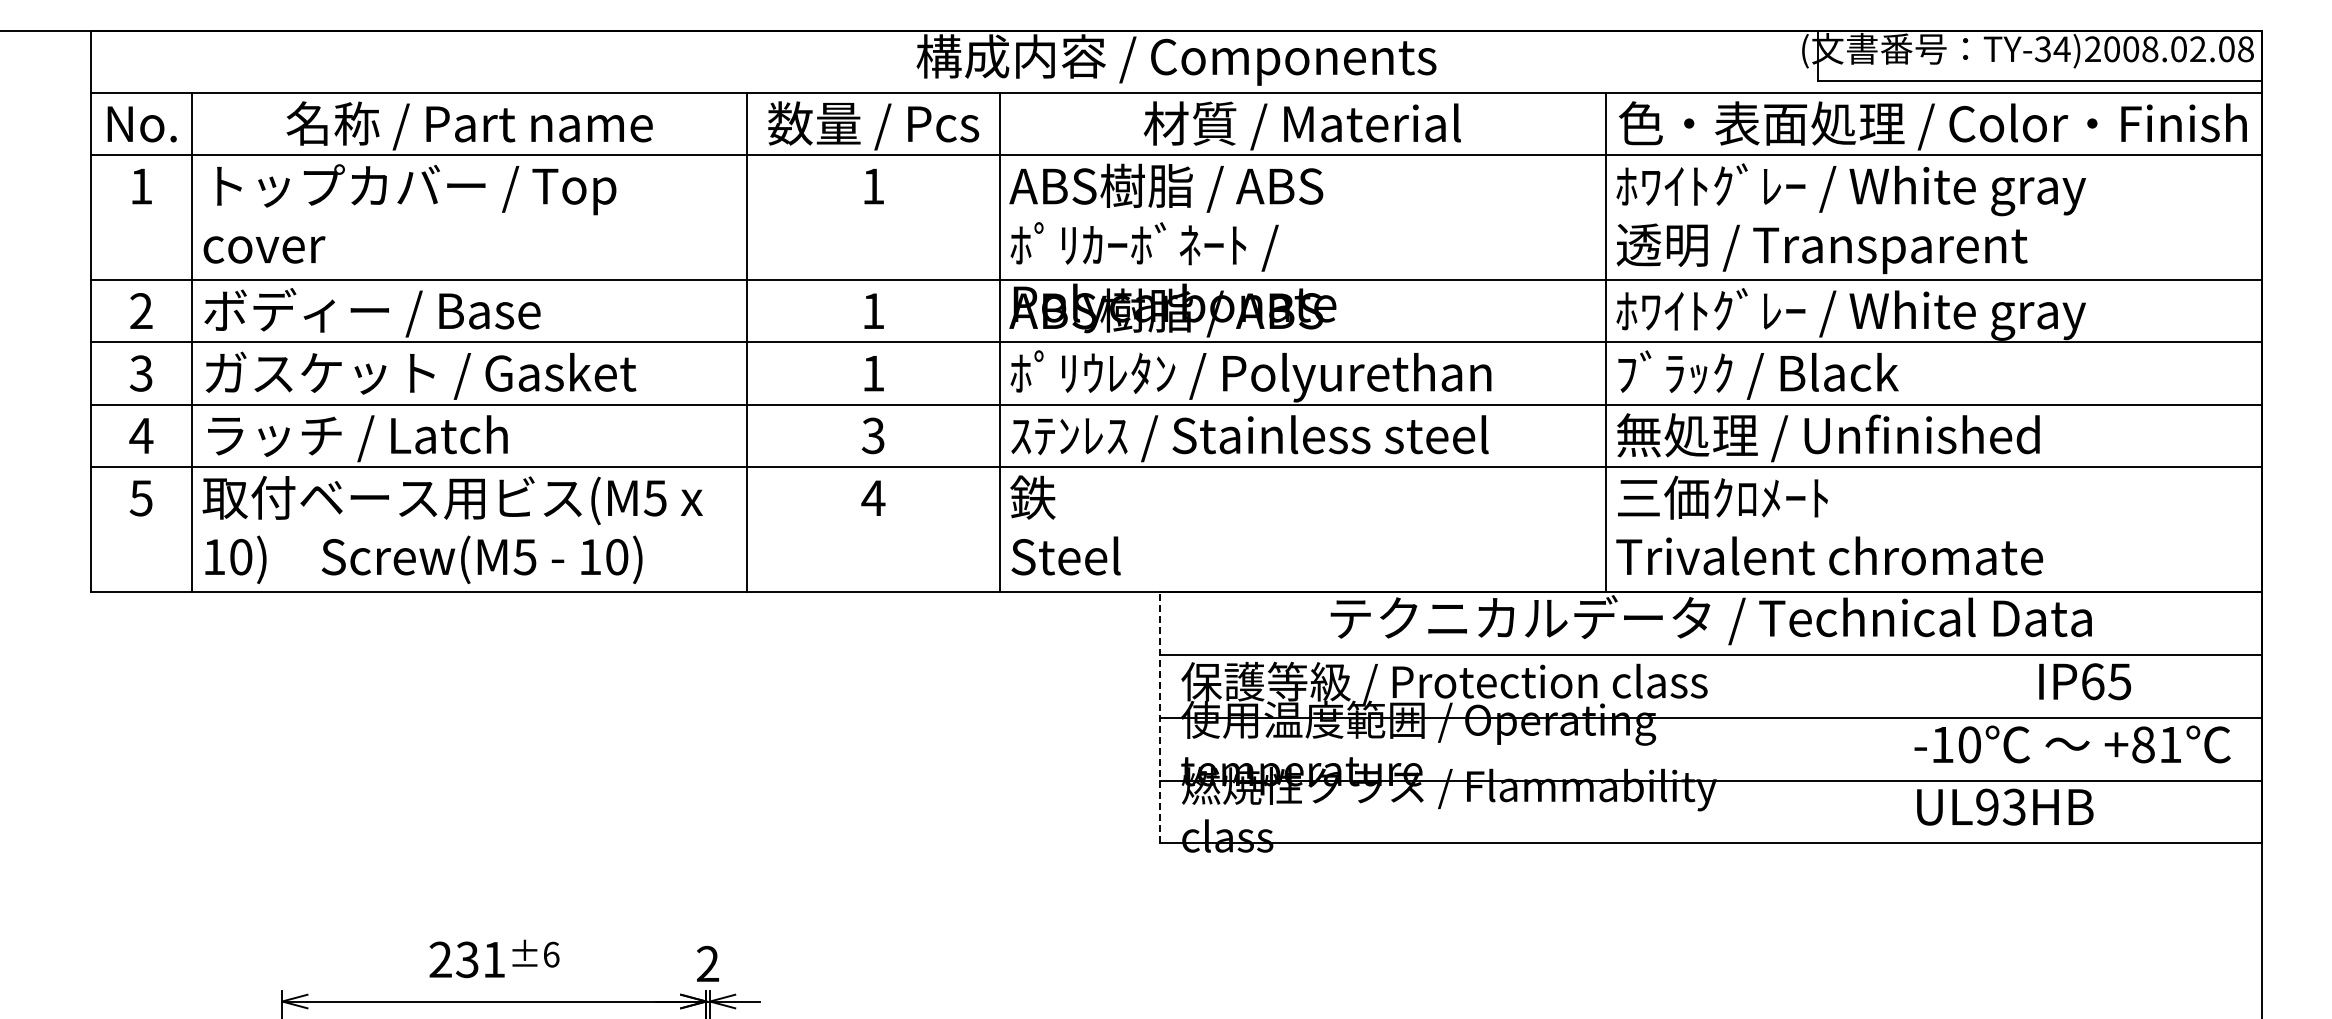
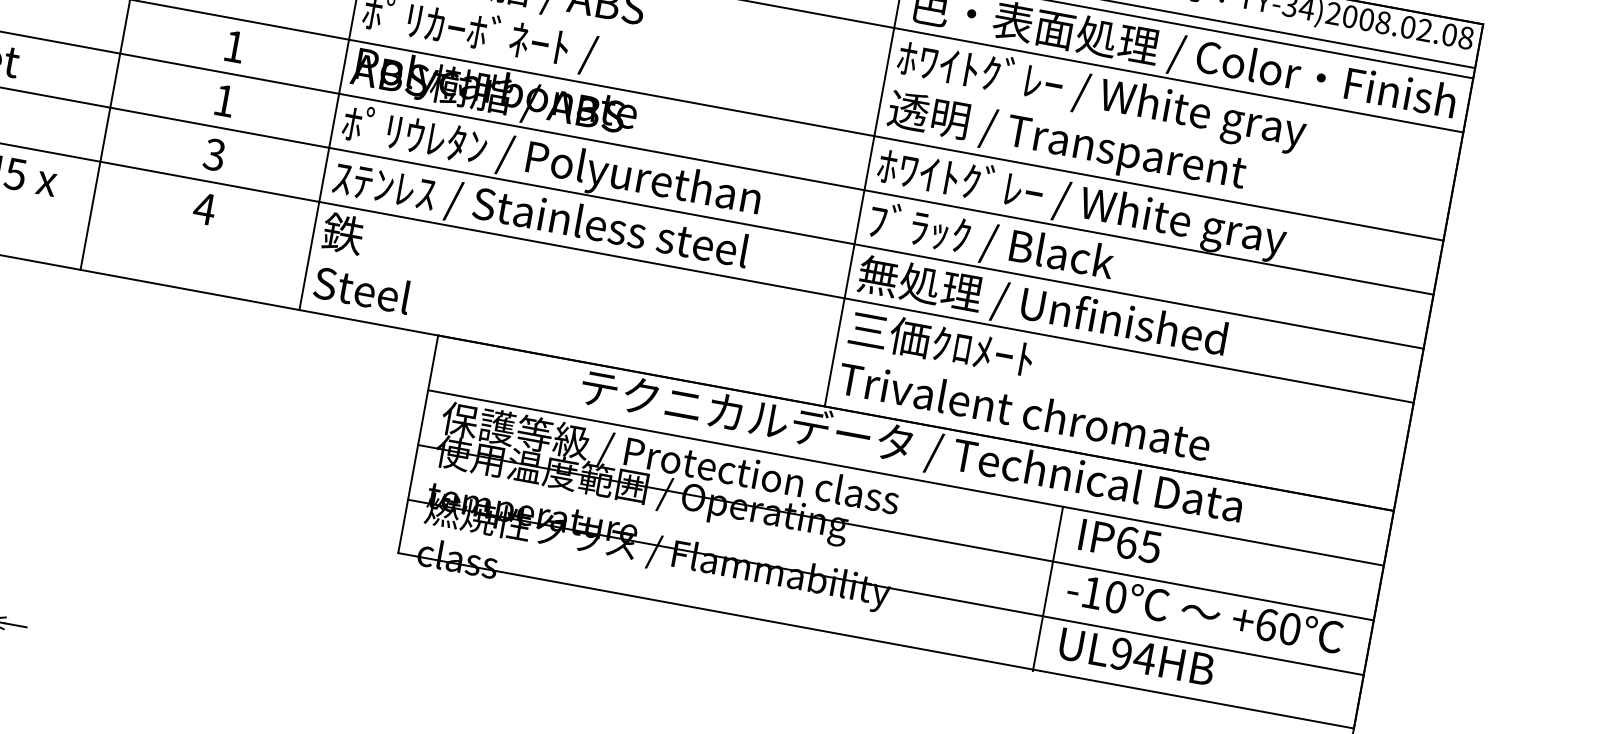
text: (2085, 681) -> (1120, 541), moved
line: (1159, 716) -> (417, 443), dashed -> solid
text: (2156, 744) -> (1278, 626), +81 -> +60
line: (1892, 749) -> (1048, 588), added
text: (2014, 806) -> (1145, 657), UL93HB -> UL94HB

